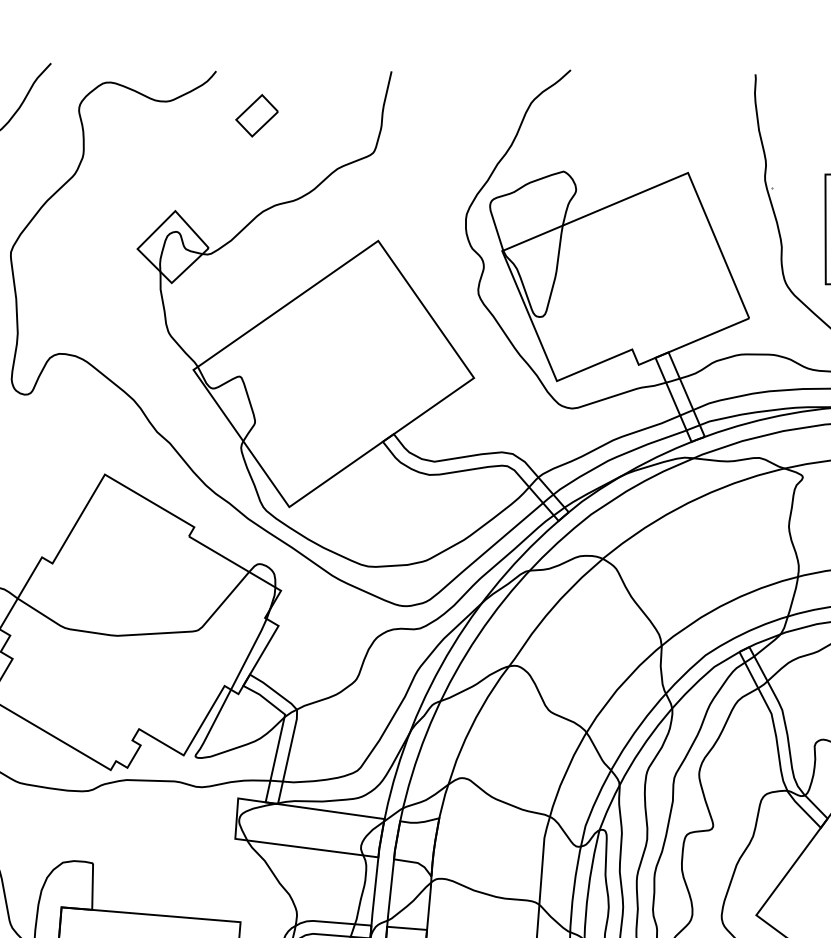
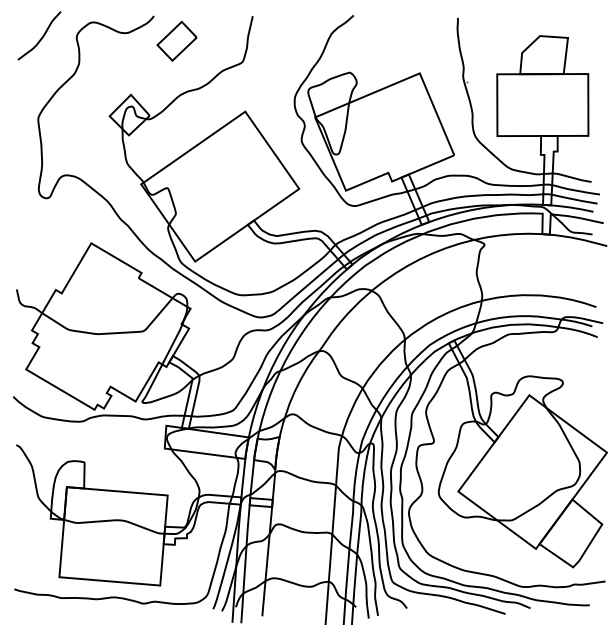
part: (256, 114) -> (176, 40), size x1.67

